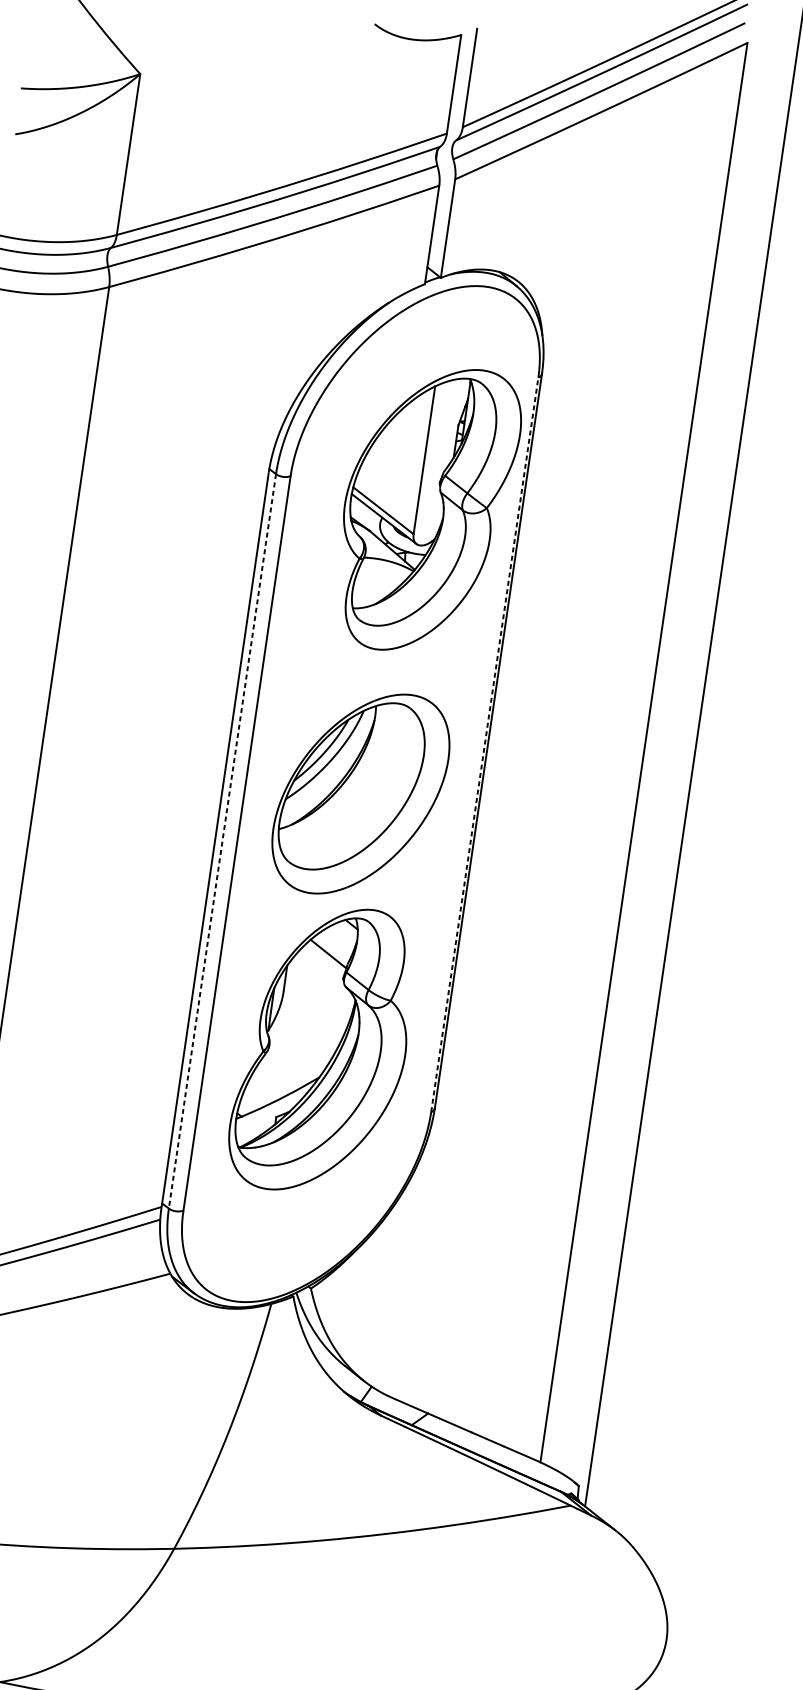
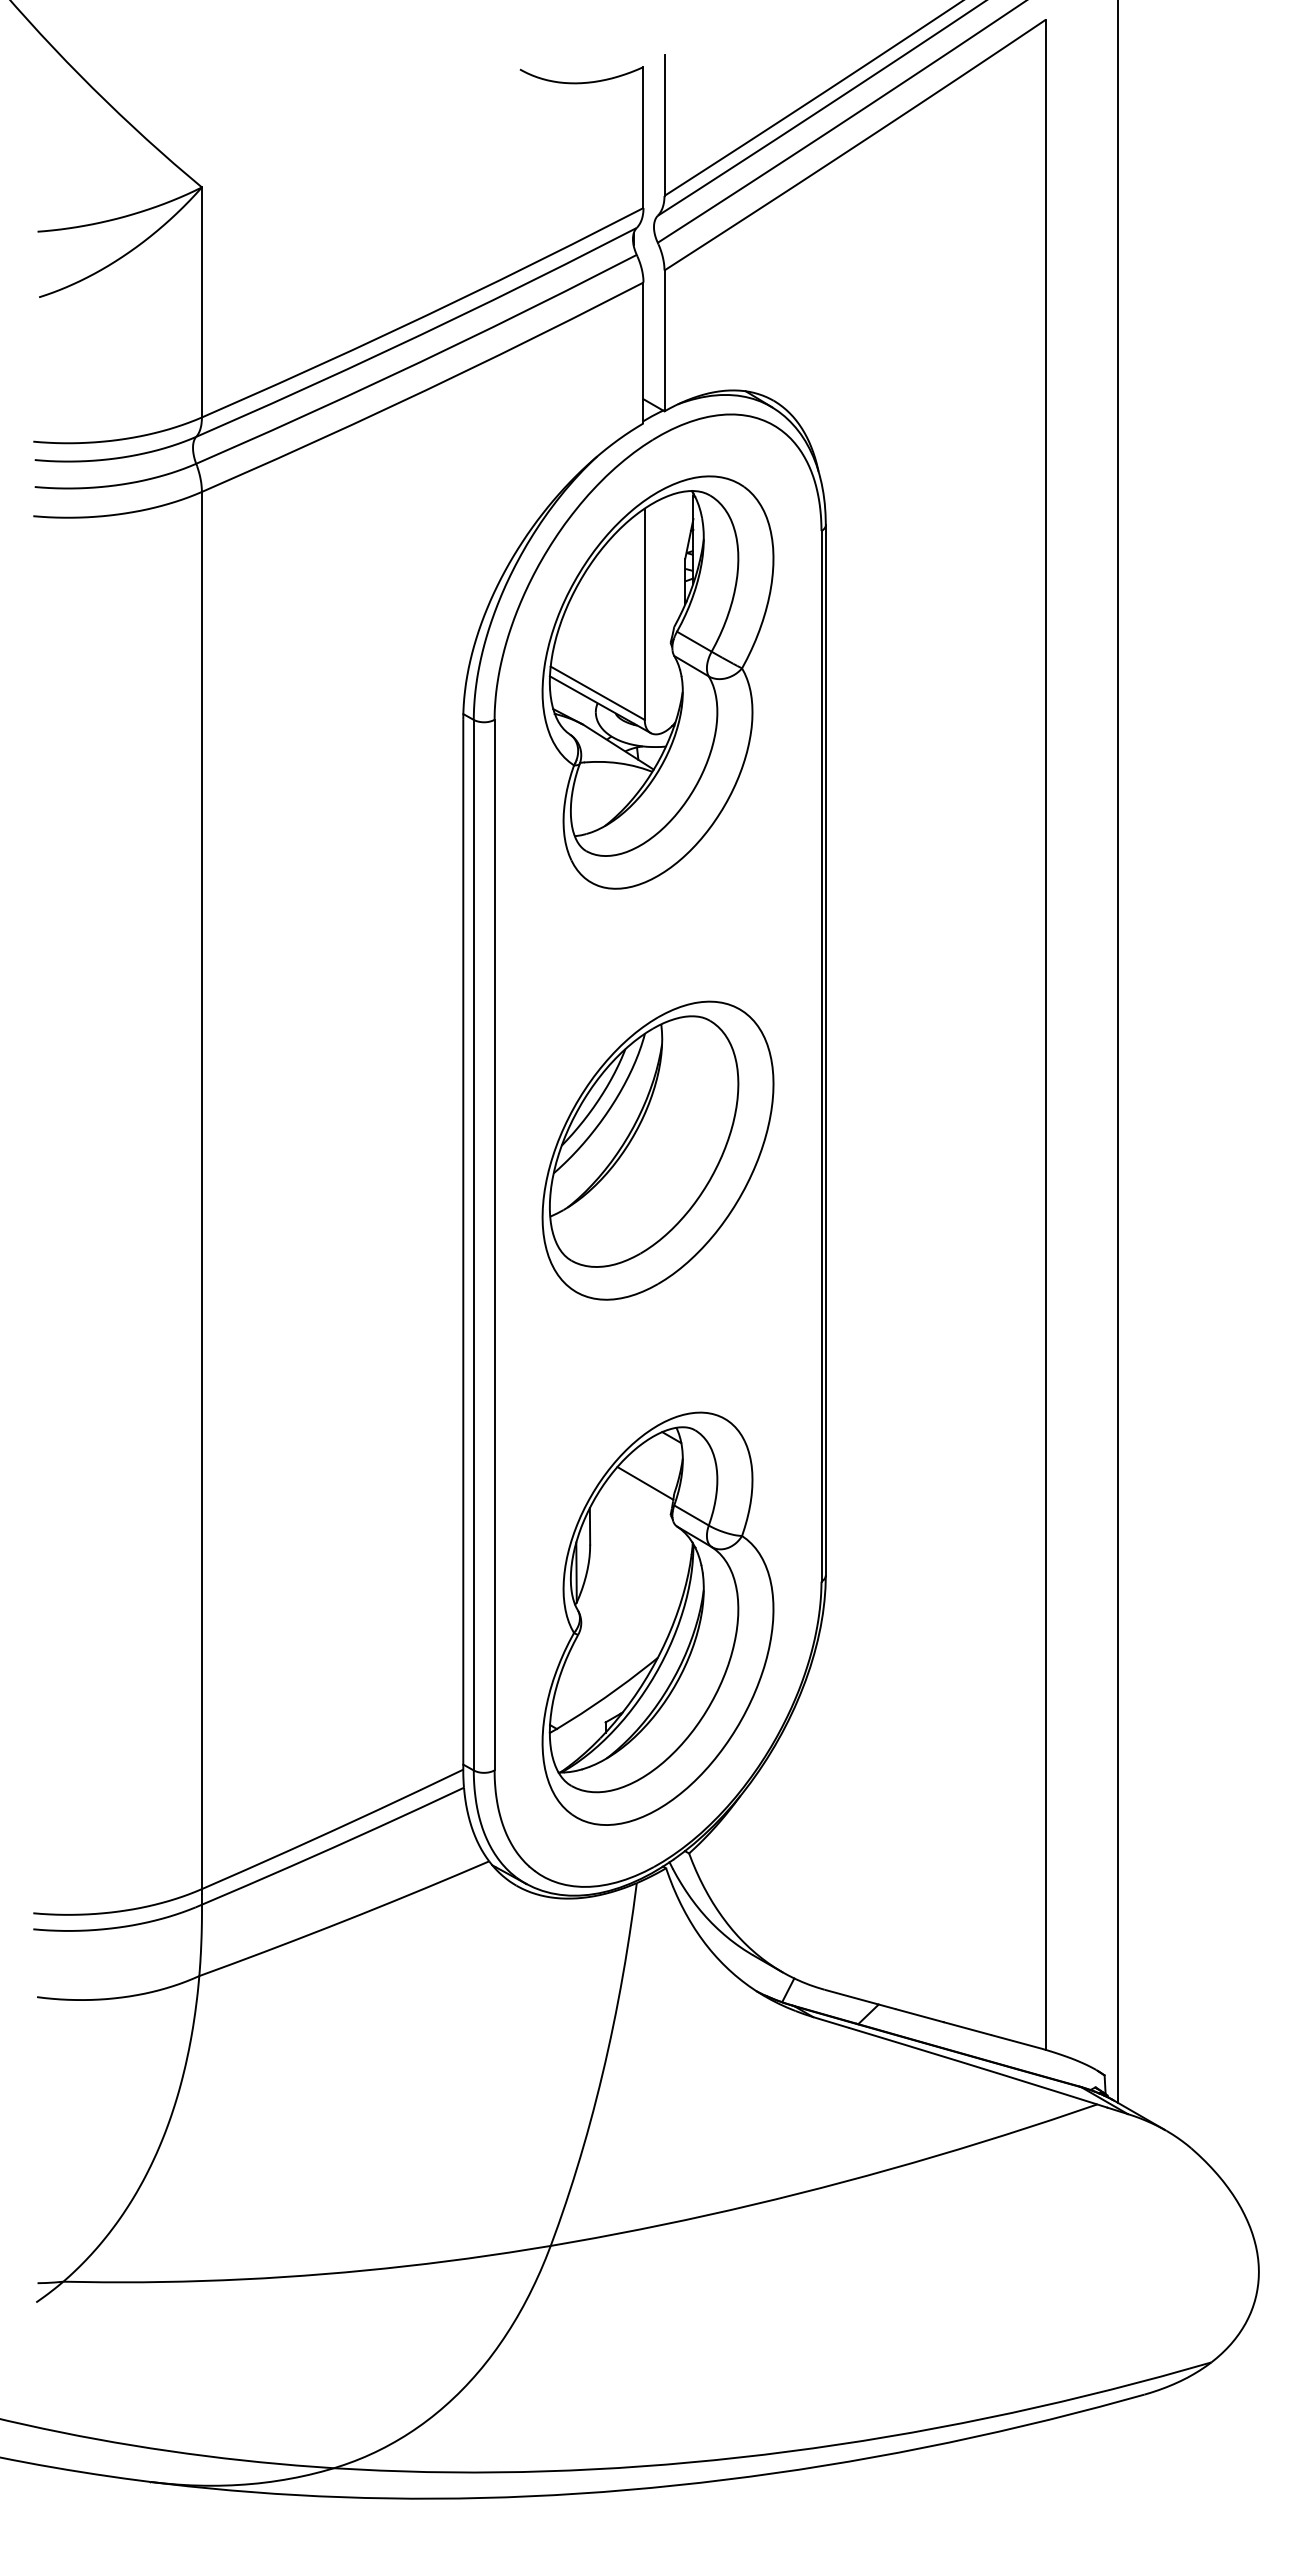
part: (426, 509) -> (657, 682), moved
line: (484, 744) -> (821, 1055), dashed -> solid
line: (222, 841) -> (473, 1245), dashed -> solid
part: (323, 1049) -> (657, 1618), moved

